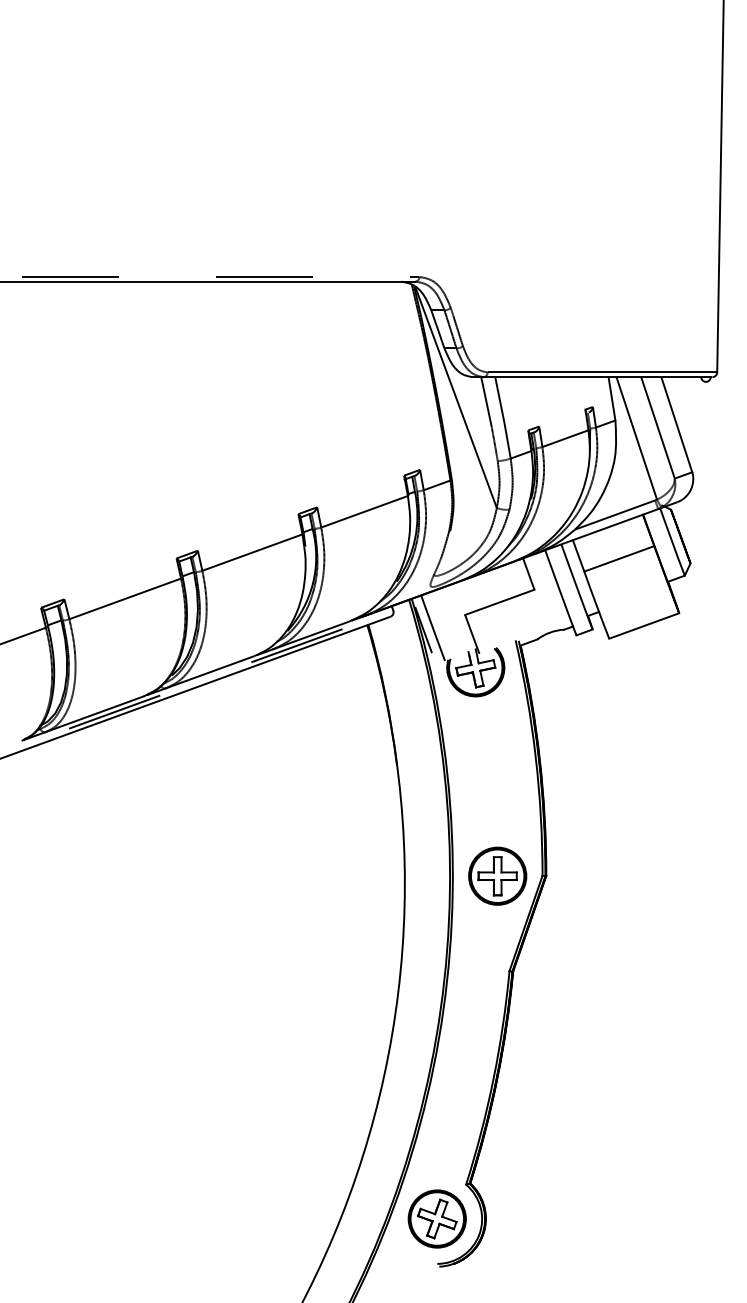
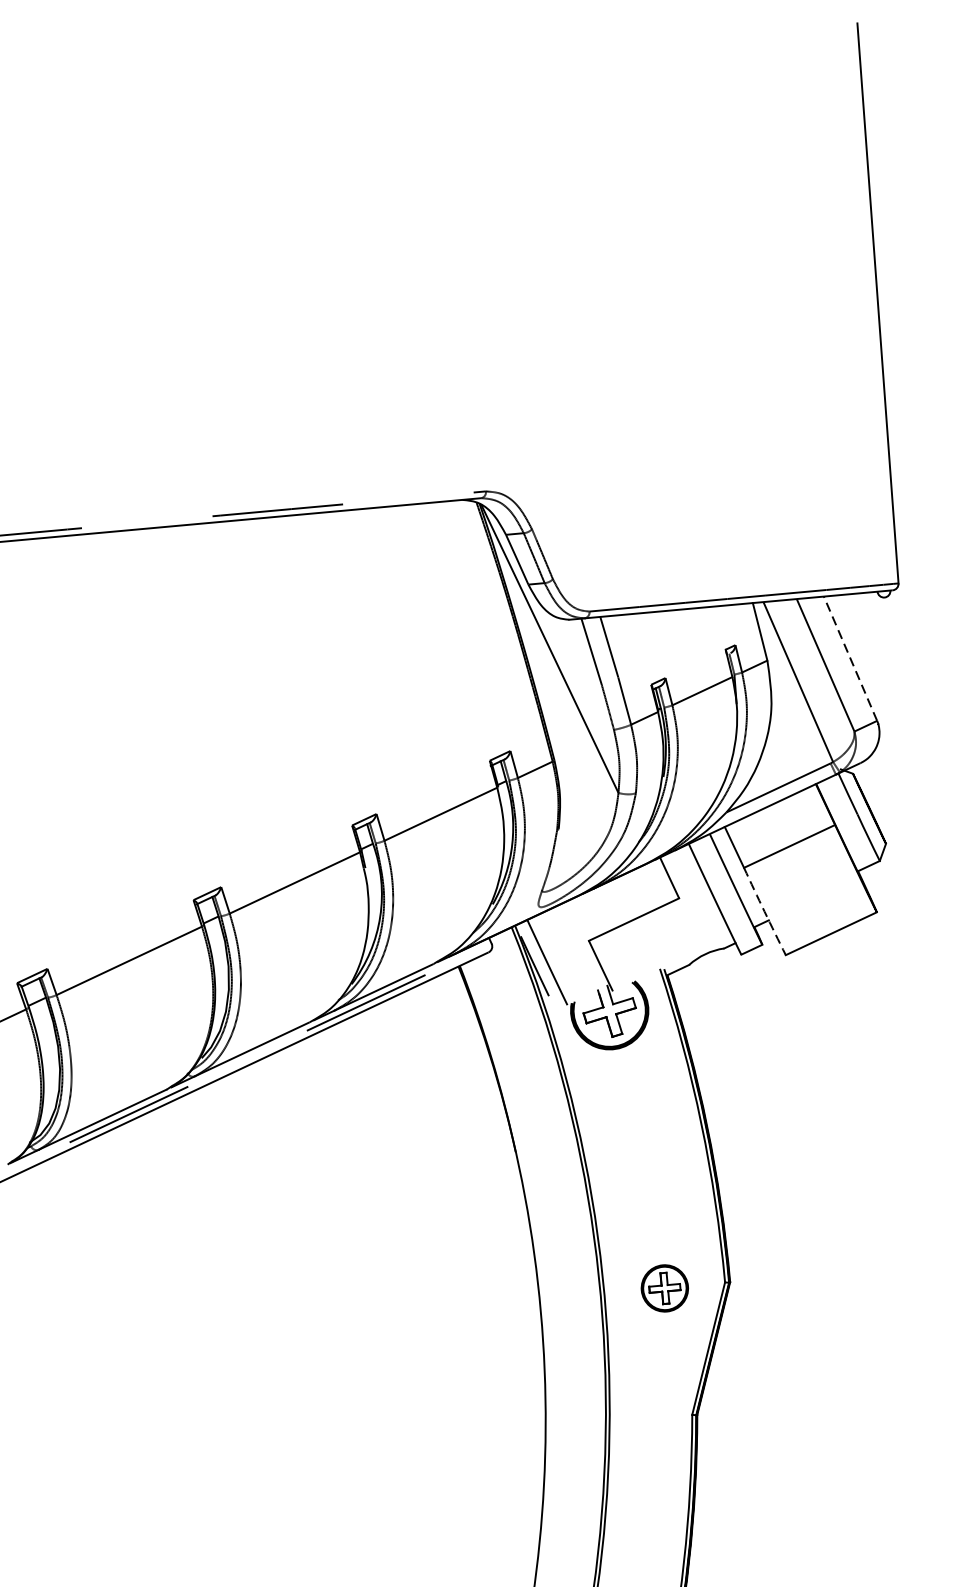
line: (676, 424) -> (850, 658), solid -> dashed
arc: (596, 605) -> (764, 911), solid -> dashed
part: (497, 875) -> (664, 1287), size x0.6

